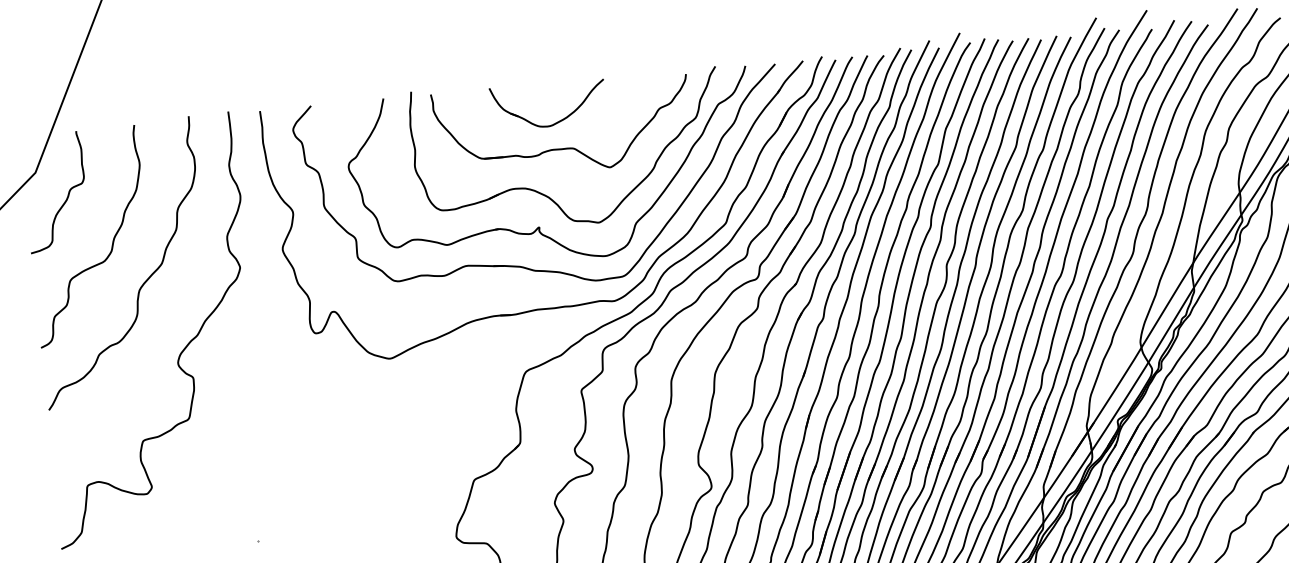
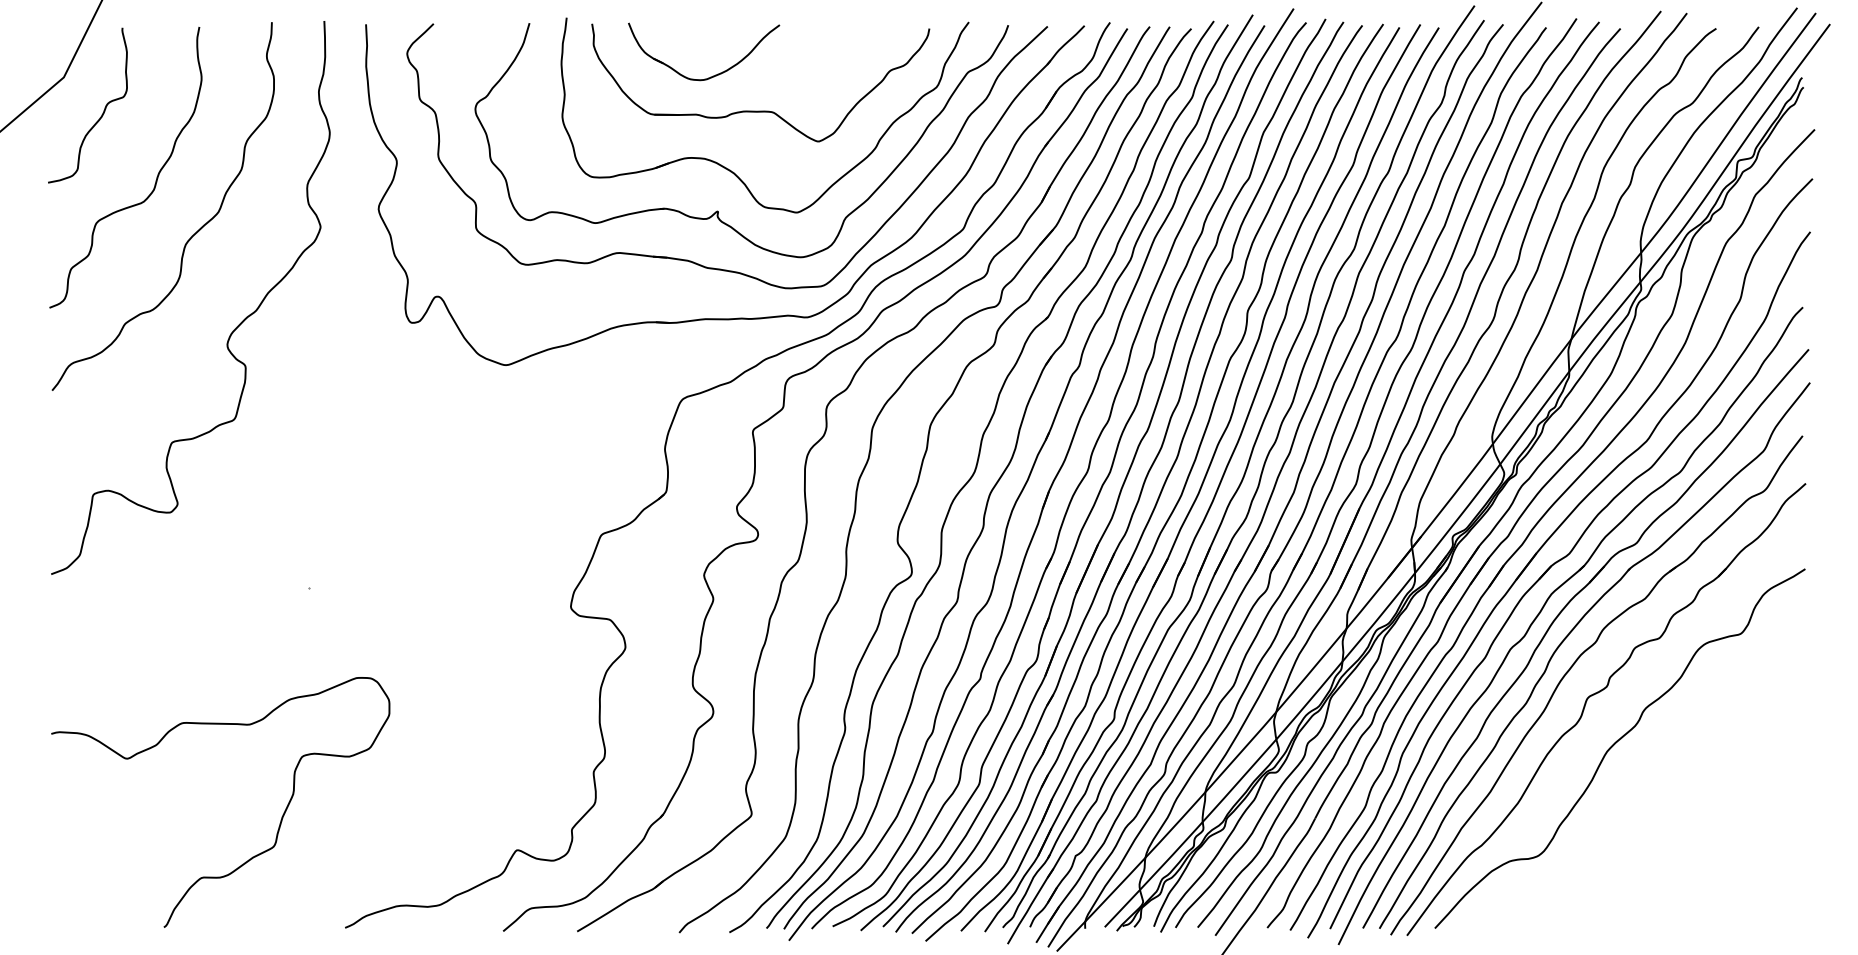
part: (558, 121) -> (715, 74), moved

